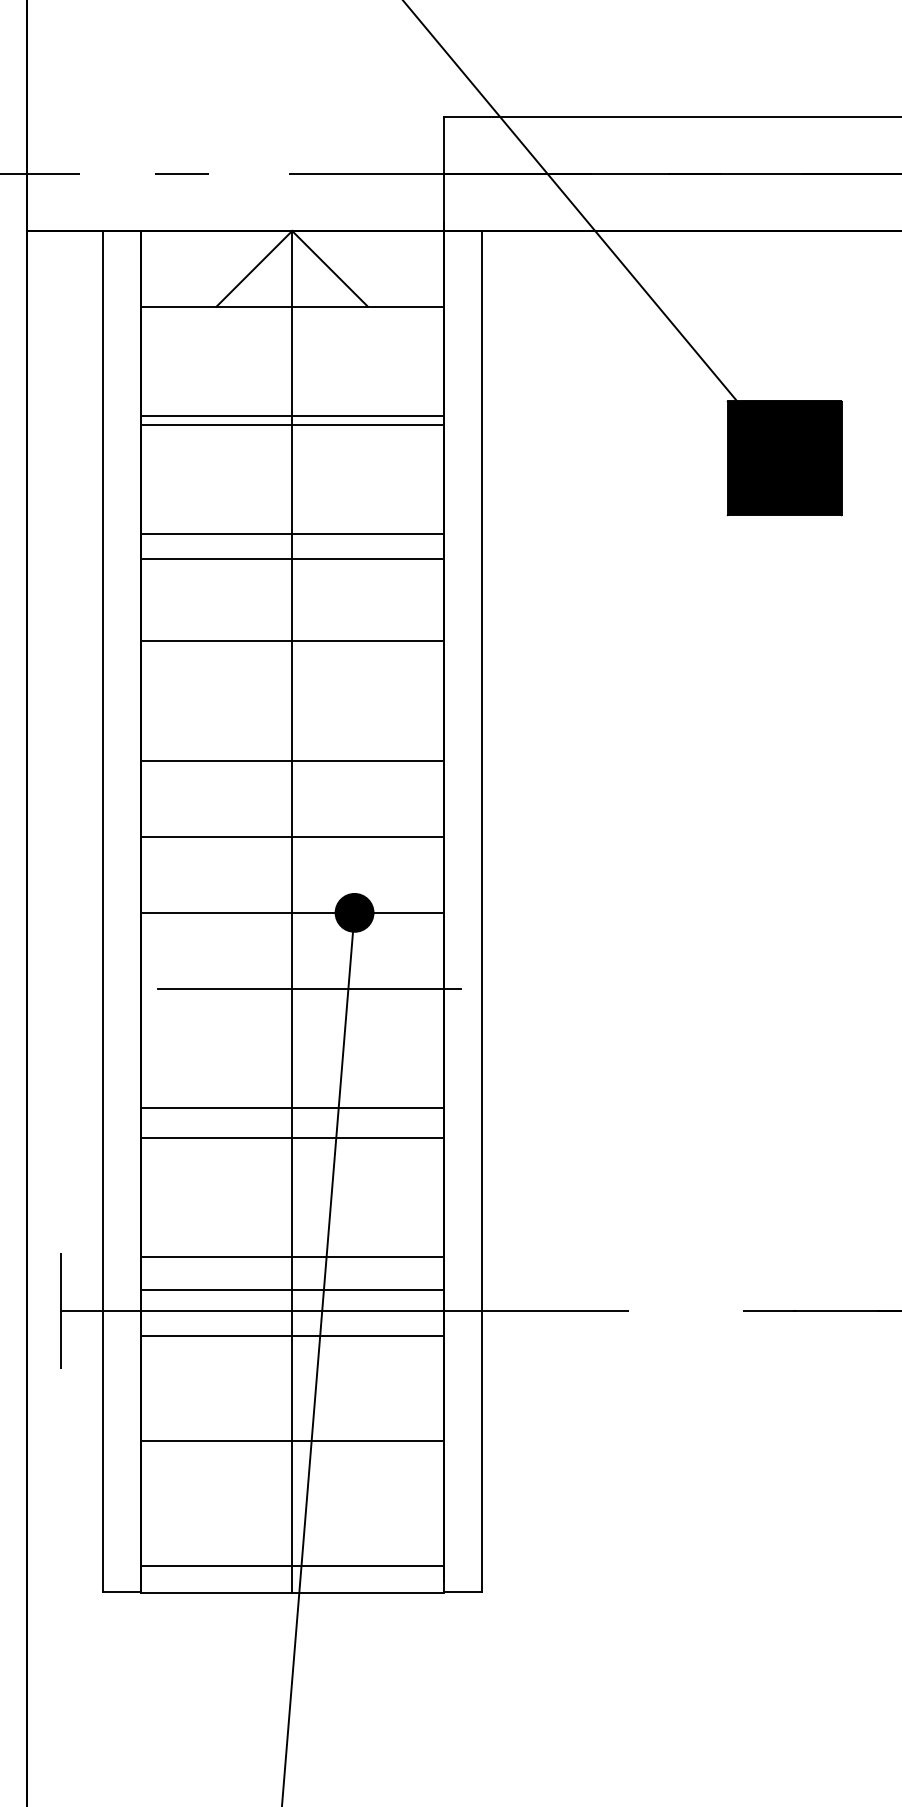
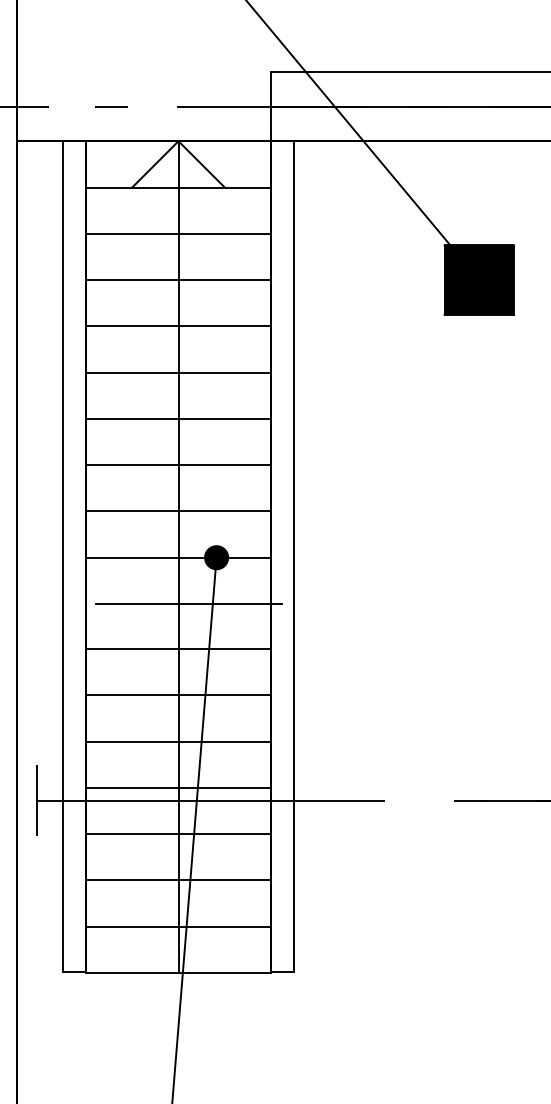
line: (292, 416) -> (178, 280), moved
line: (292, 424) -> (178, 233), moved
line: (292, 558) -> (178, 372), moved
line: (292, 640) -> (178, 418), moved
line: (292, 1108) -> (178, 649), moved
line: (292, 1256) -> (178, 741), moved
line: (292, 1336) -> (178, 834), moved
line: (292, 1565) -> (178, 926), moved

